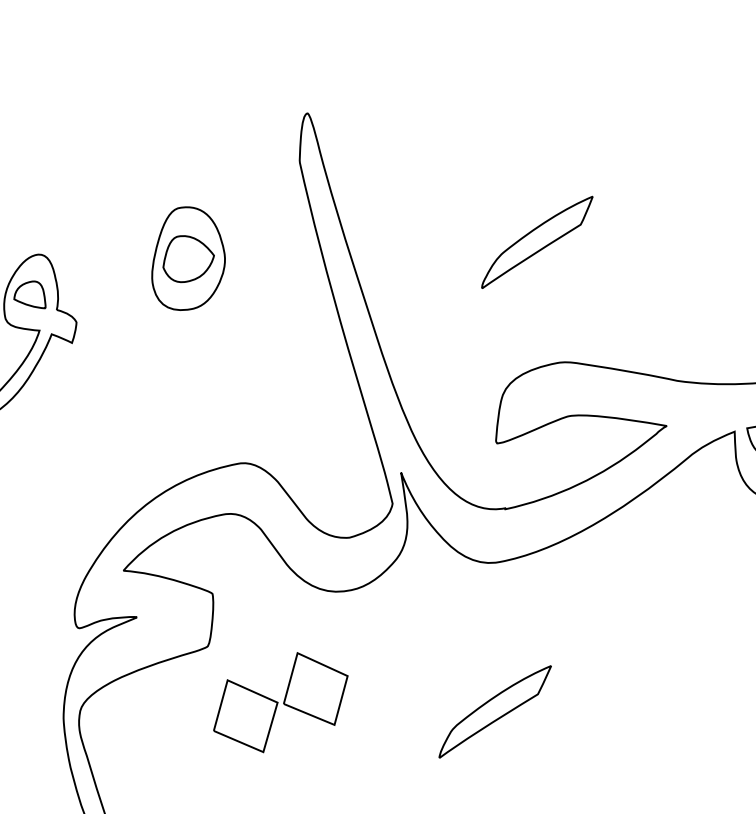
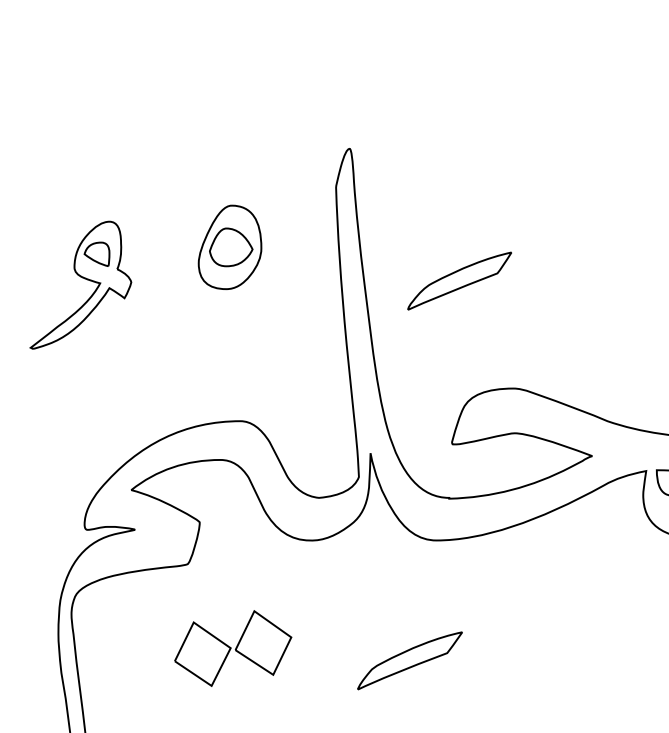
part: (536, 241) -> (459, 280), moved
part: (281, 702) -> (233, 648), moved

